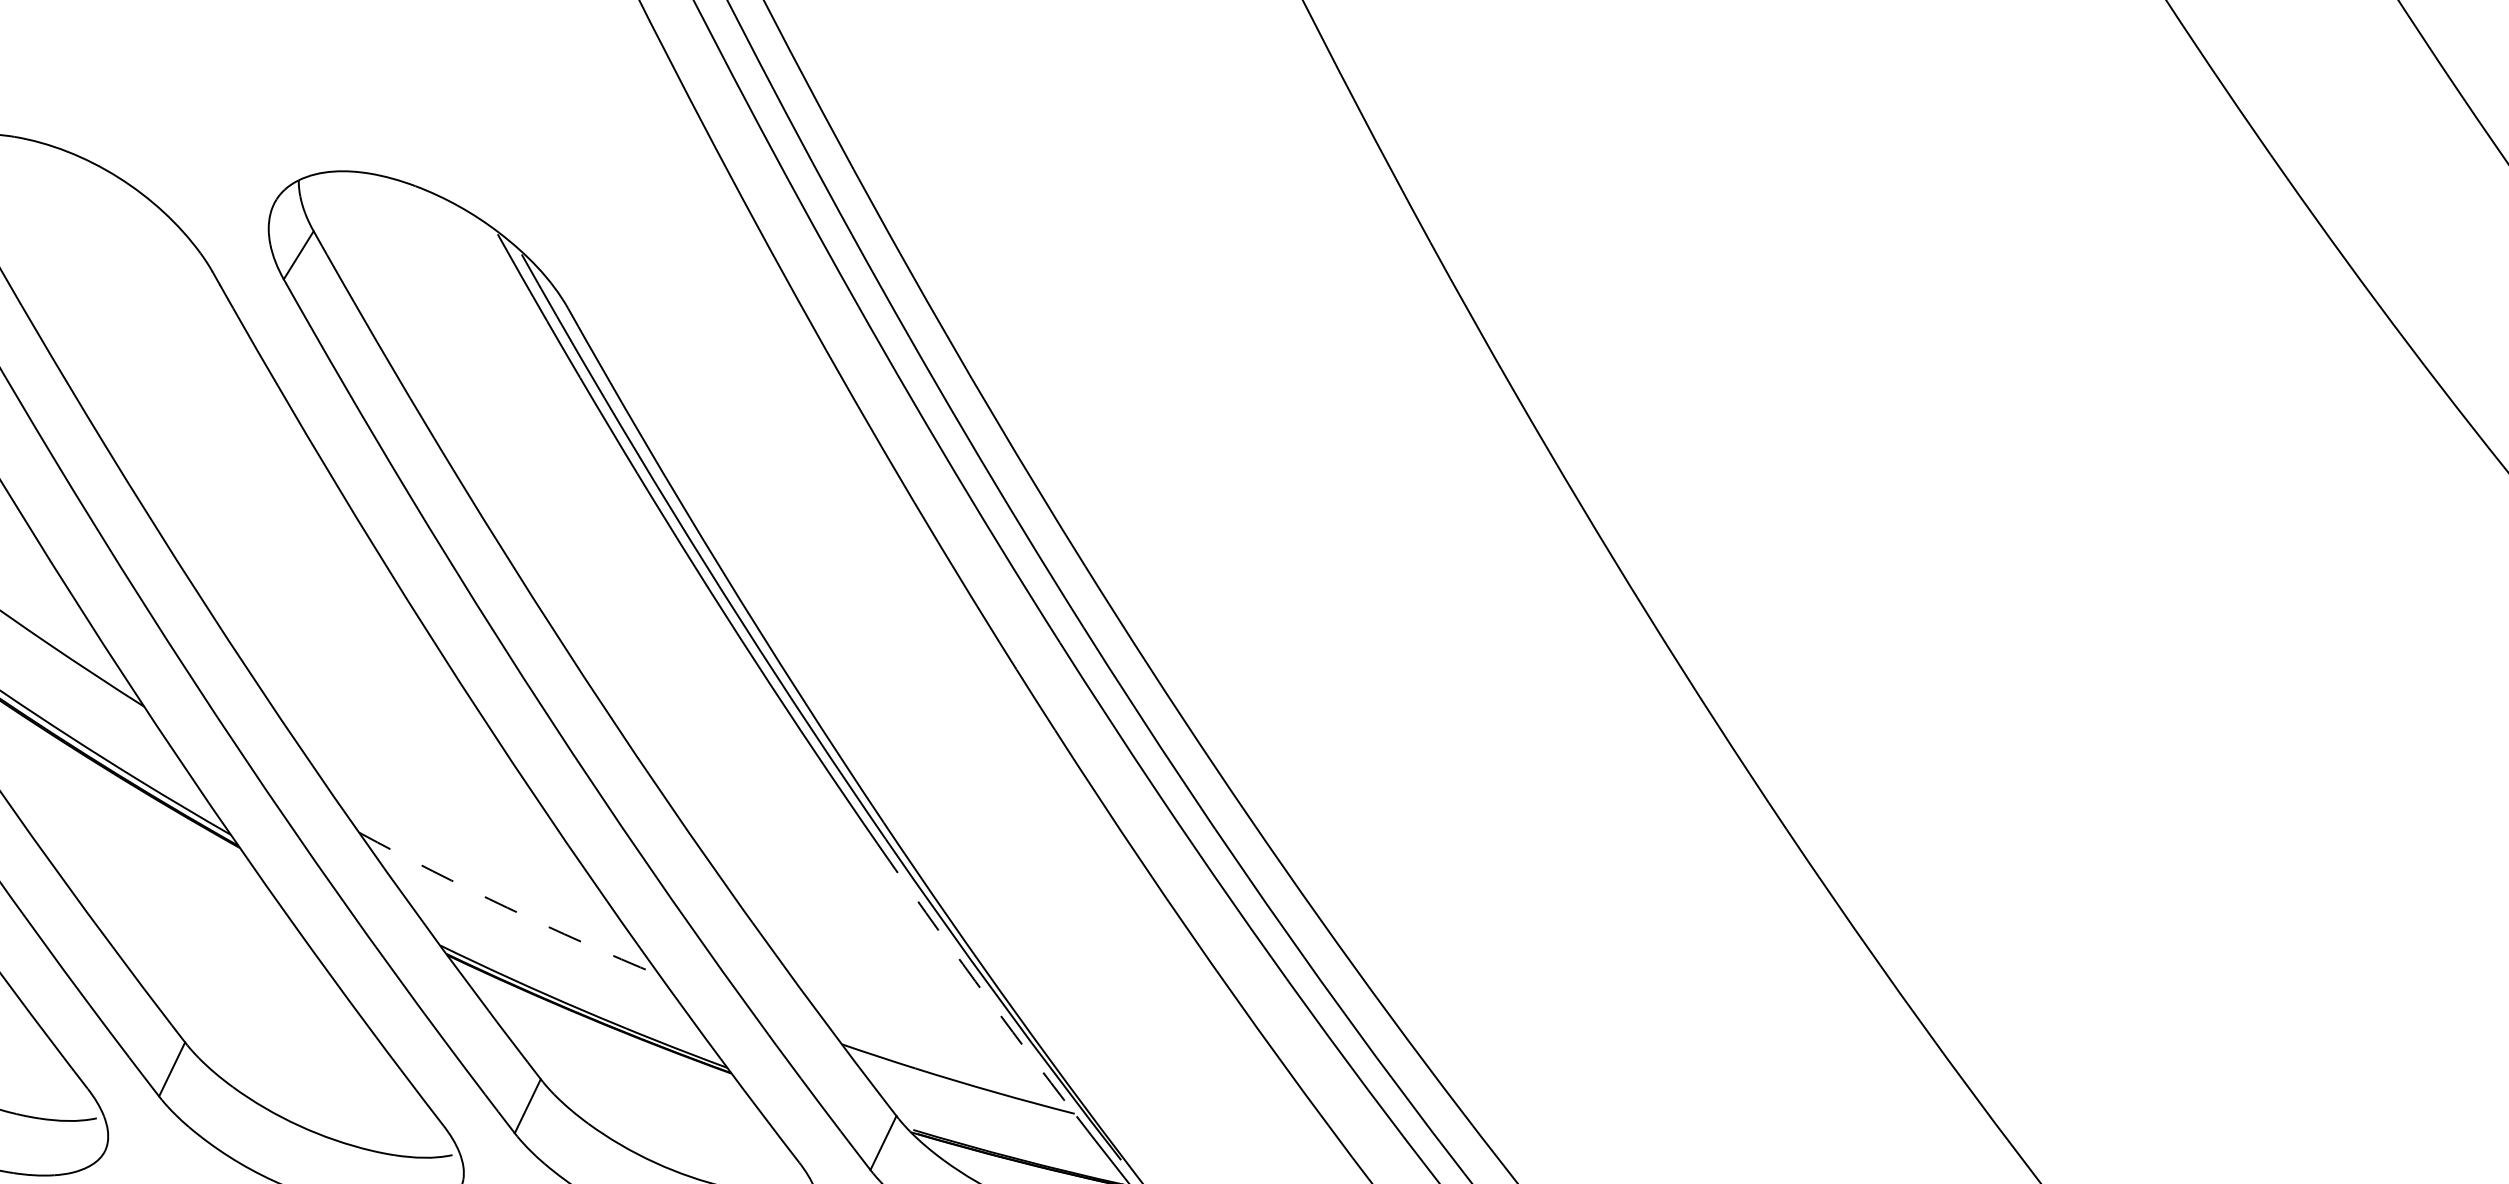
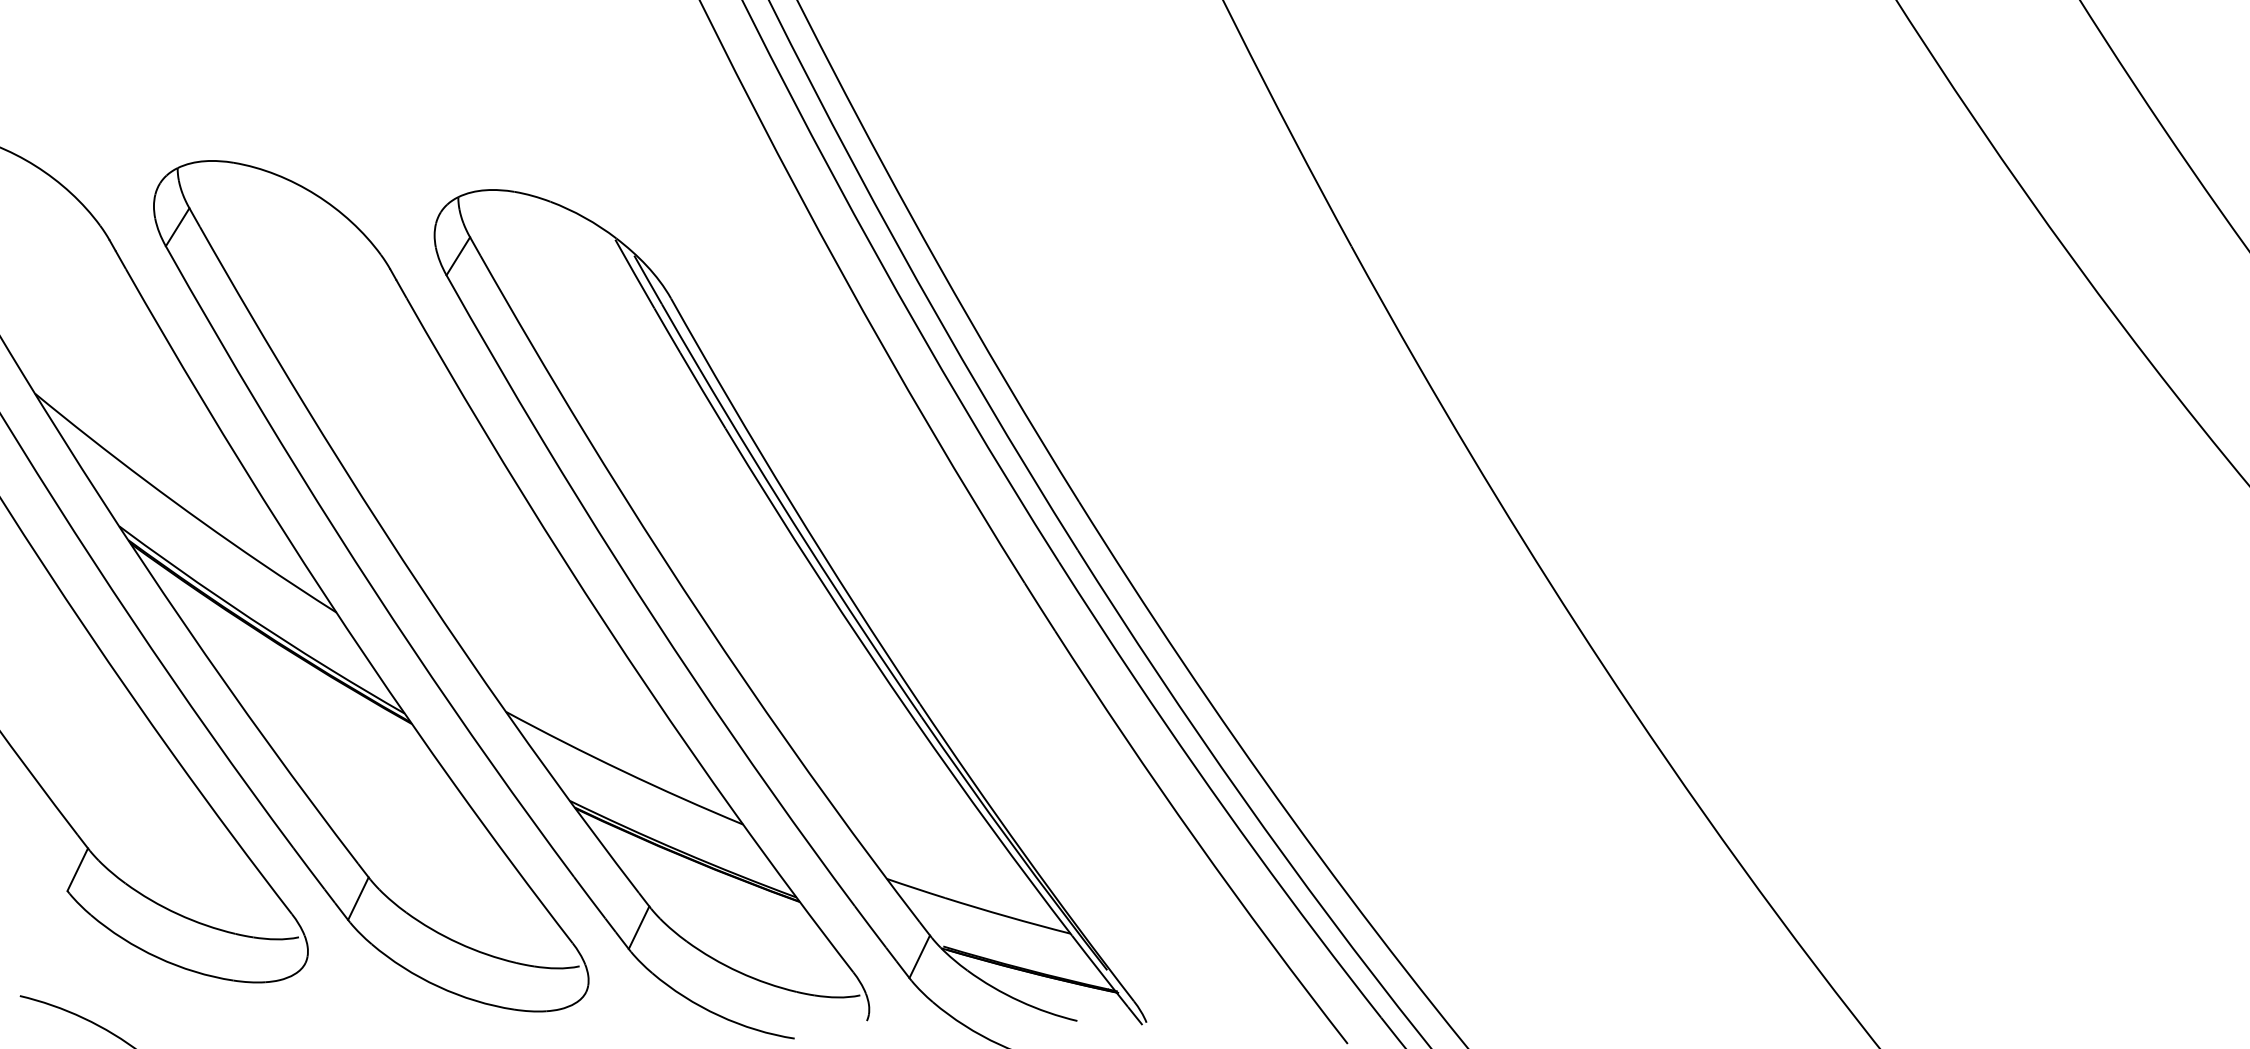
arc: (508, 908) -> (623, 771), dashed -> solid
arc: (975, 981) -> (992, 829), dashed -> solid

